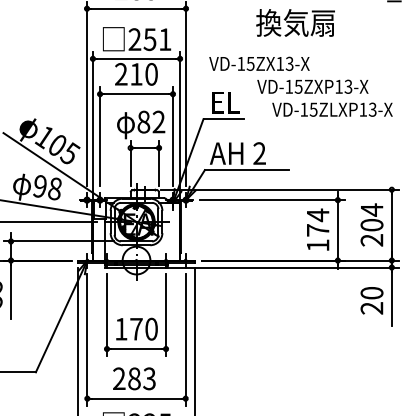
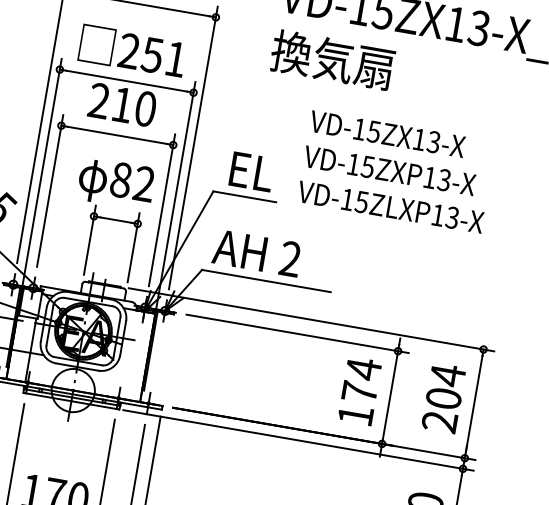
text: (295, 22) -> (332, 59), moved
text: (259, 63) -> (387, 133), moved
text: (332, 109) -> (390, 206), moved

